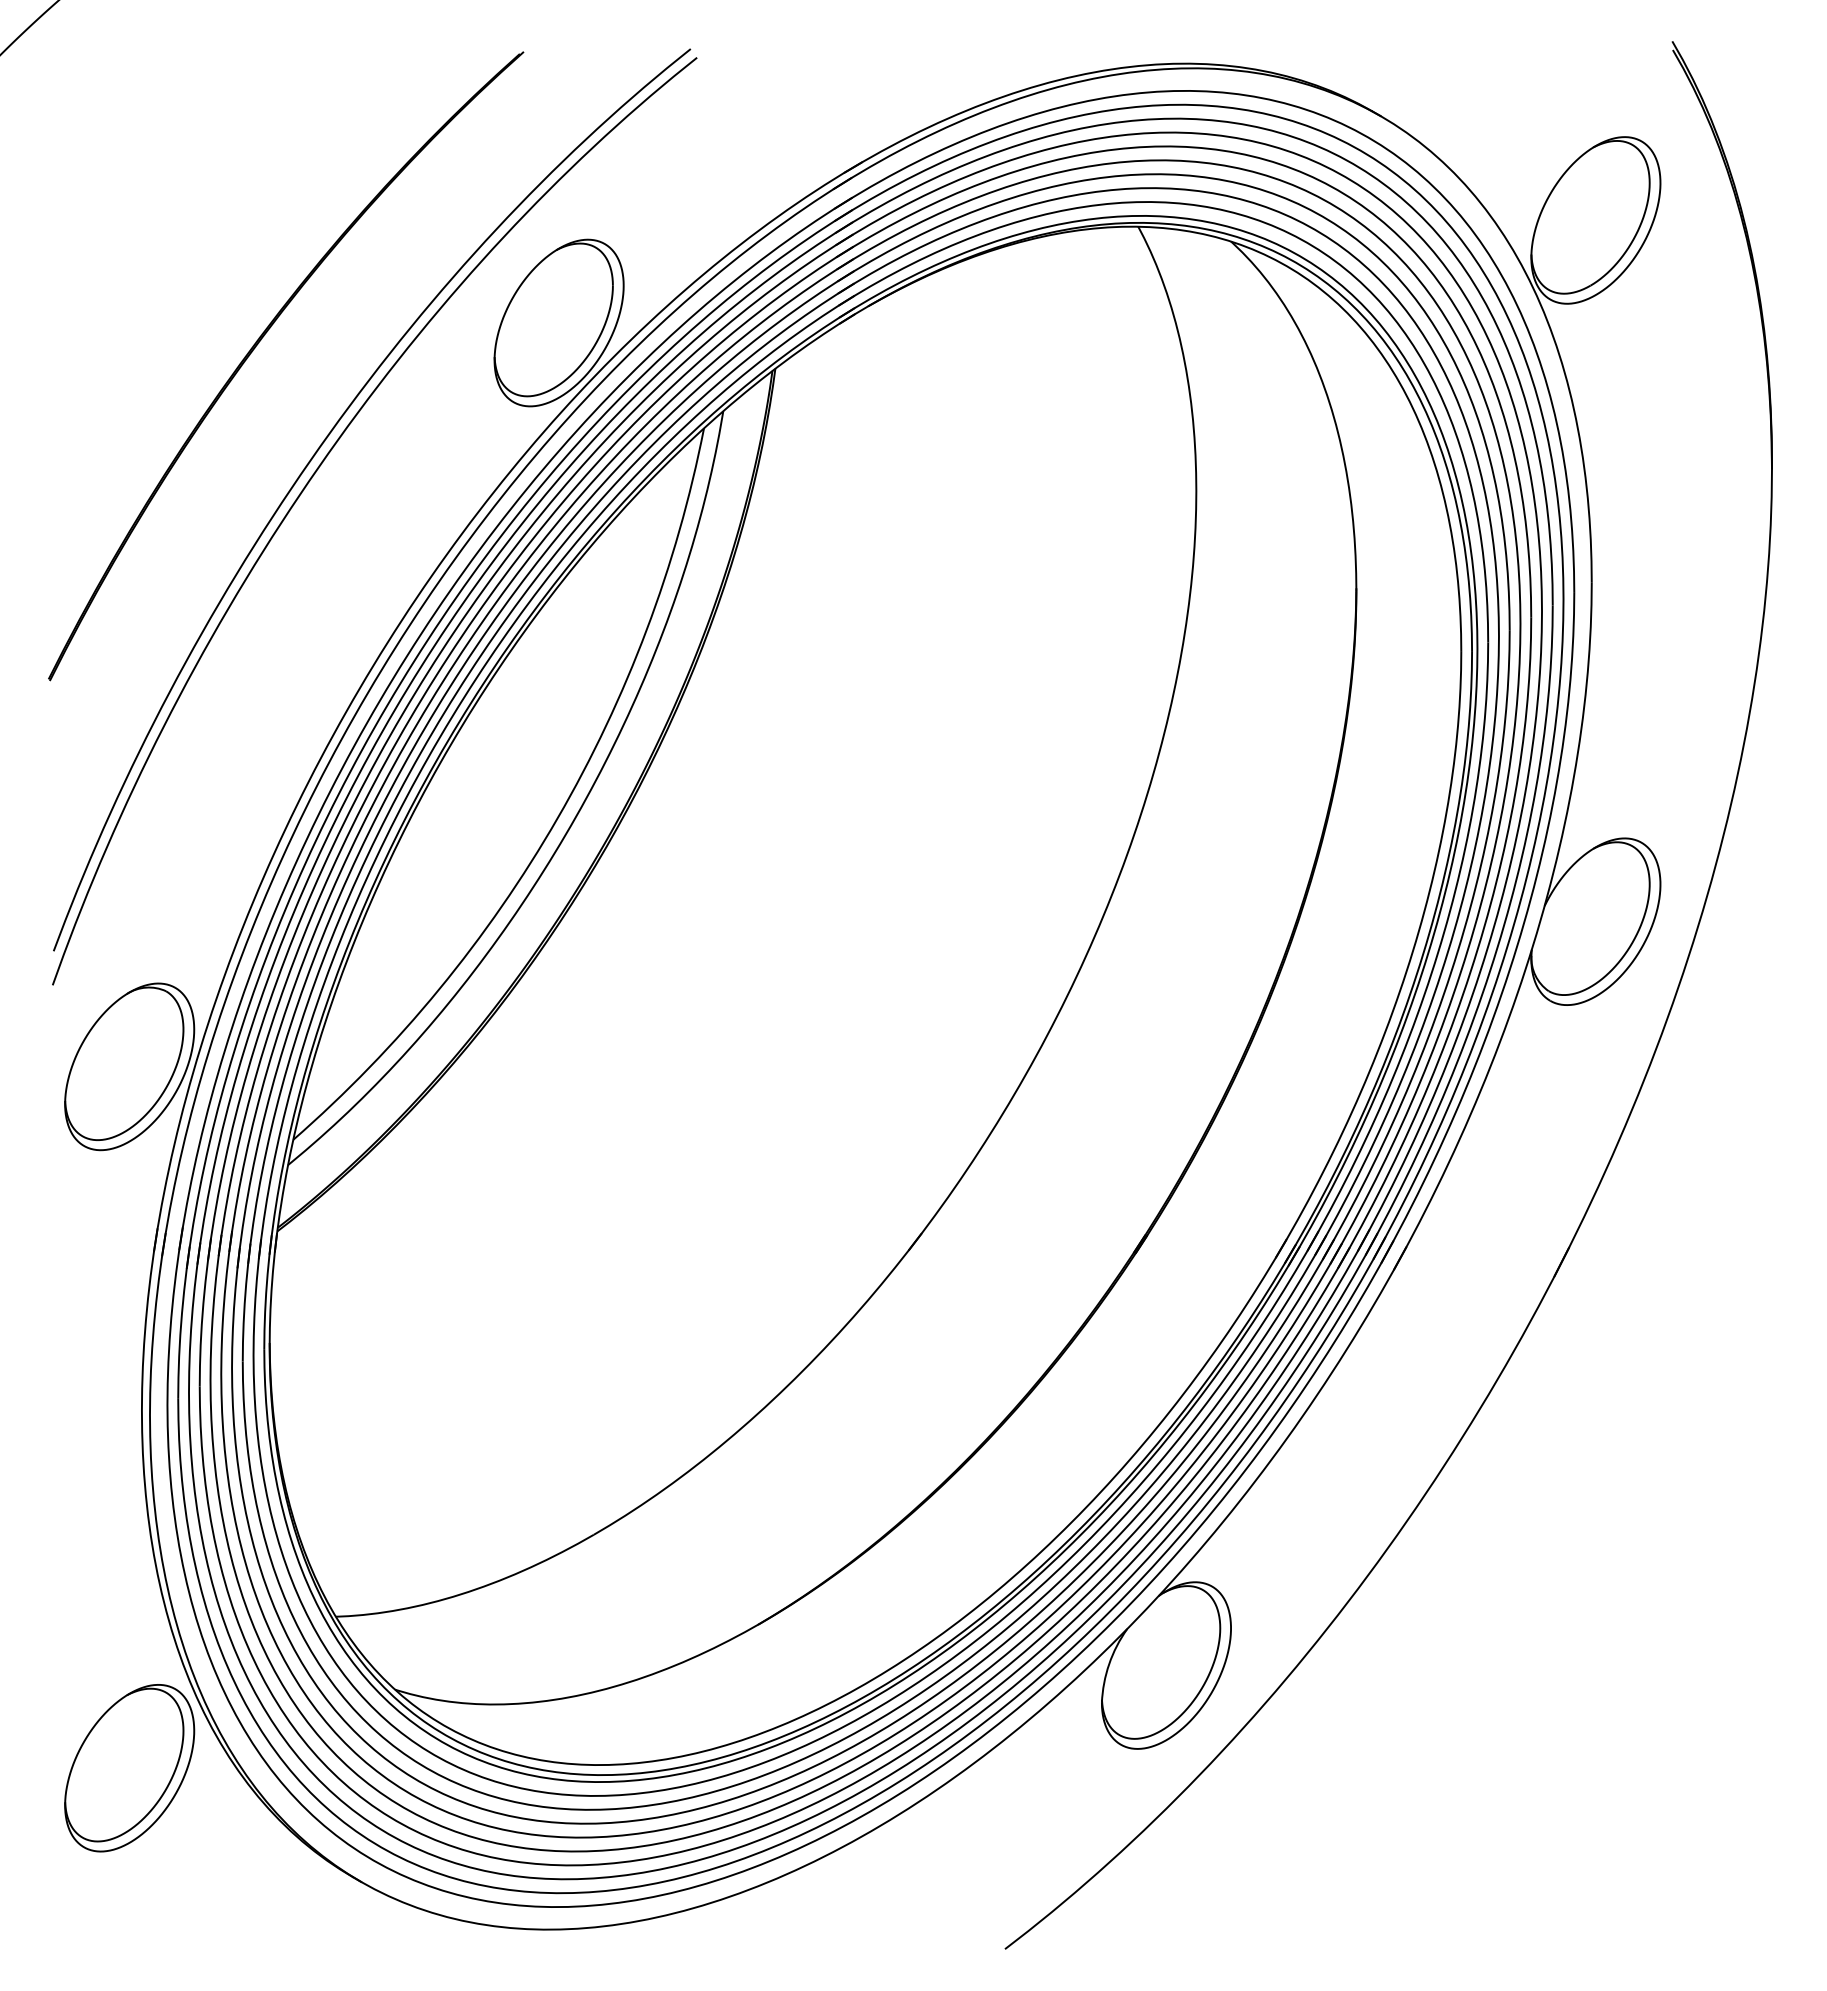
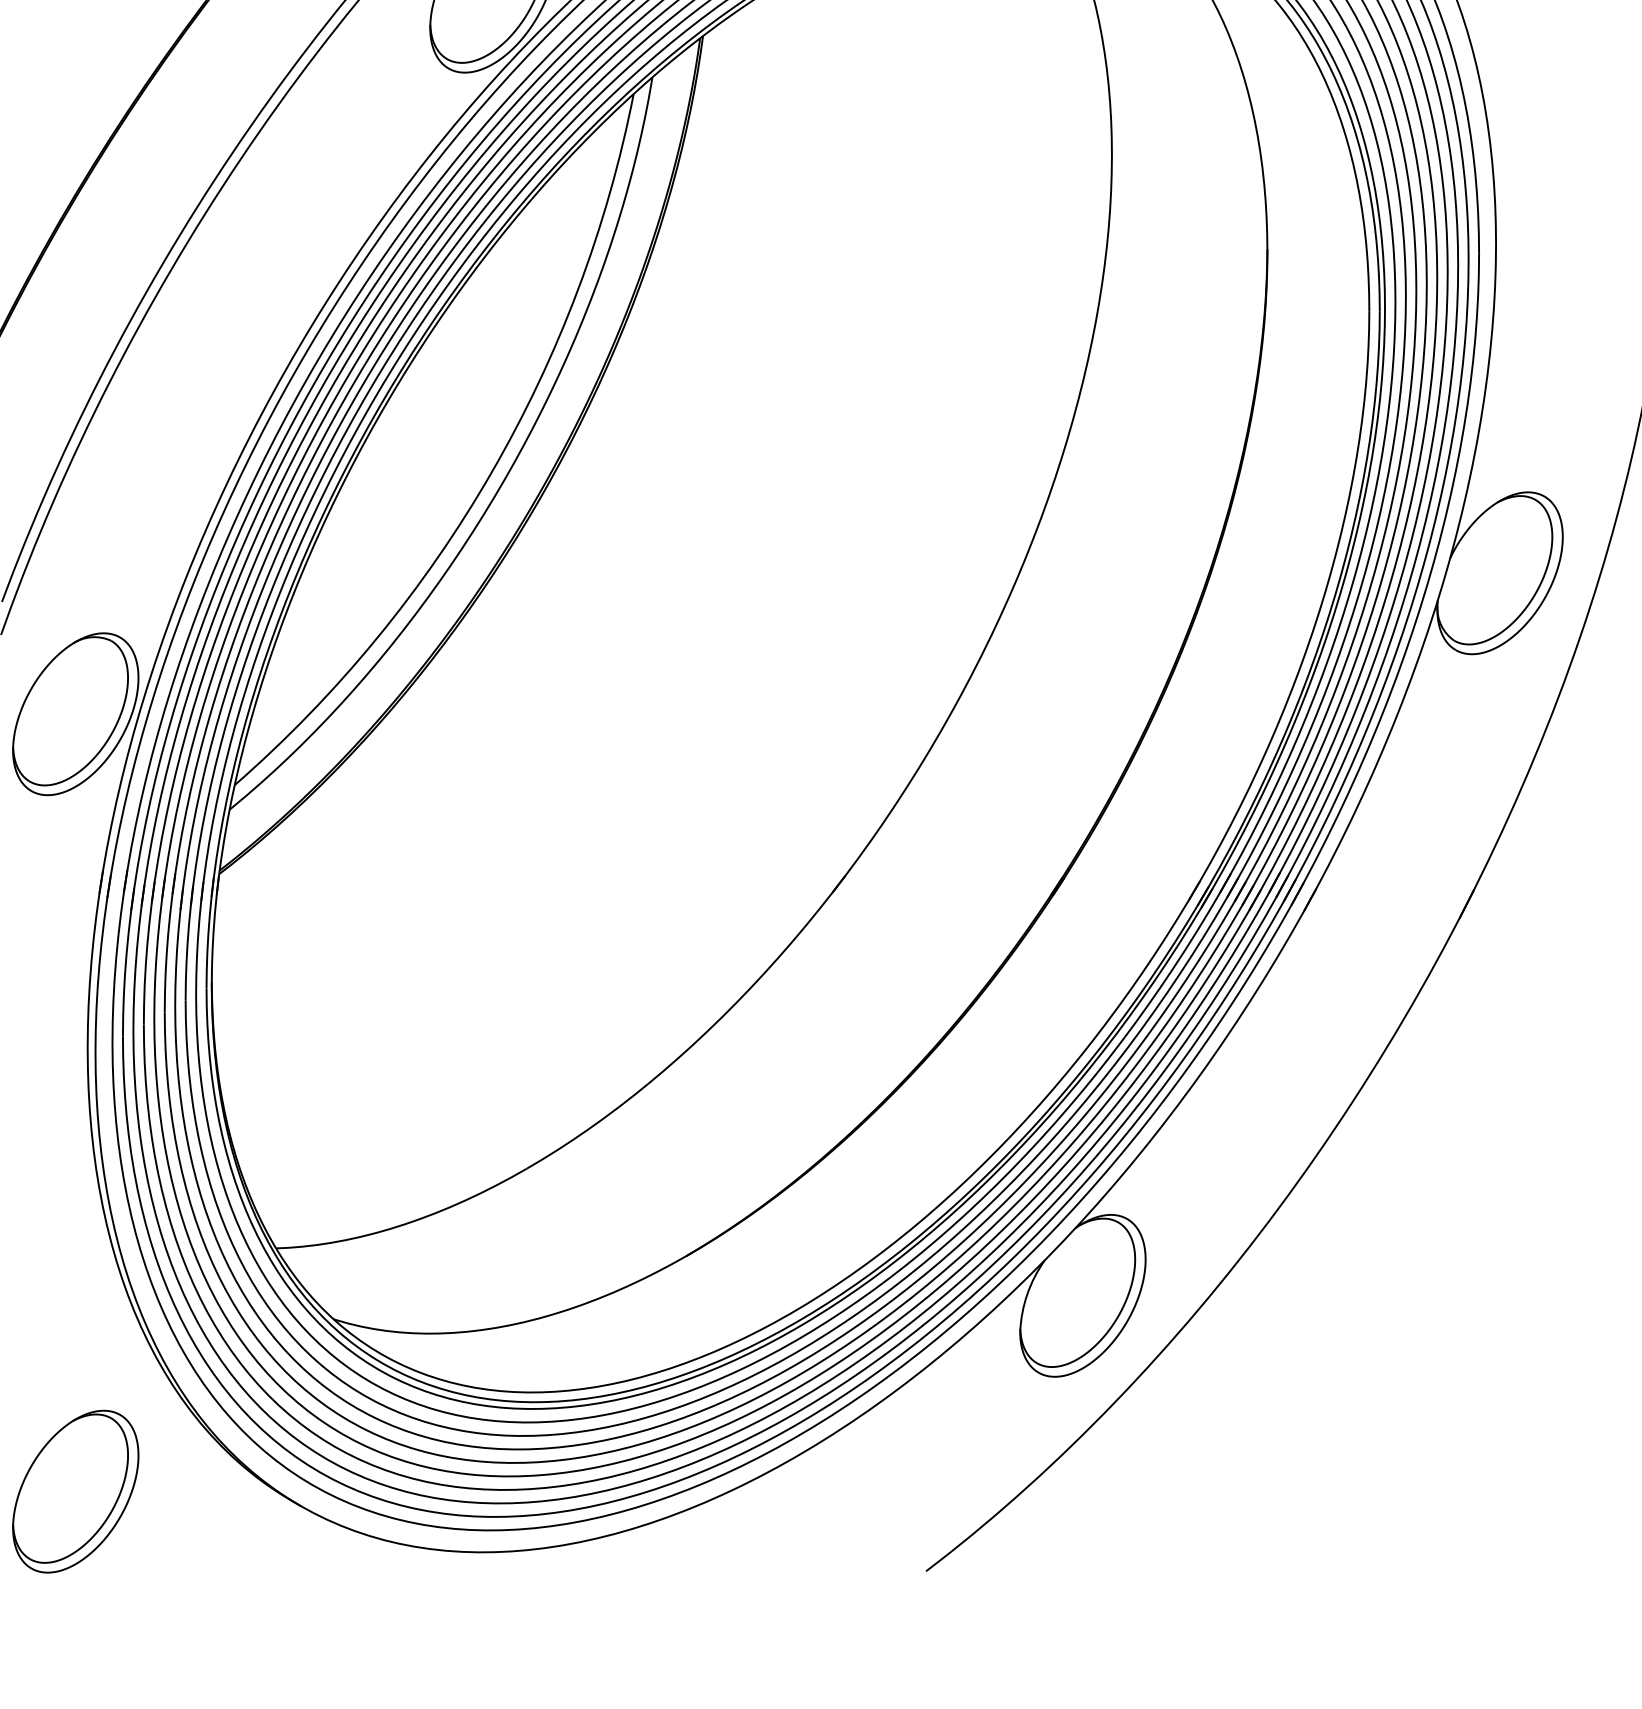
part: (129, 1768) -> (75, 1491), moved

